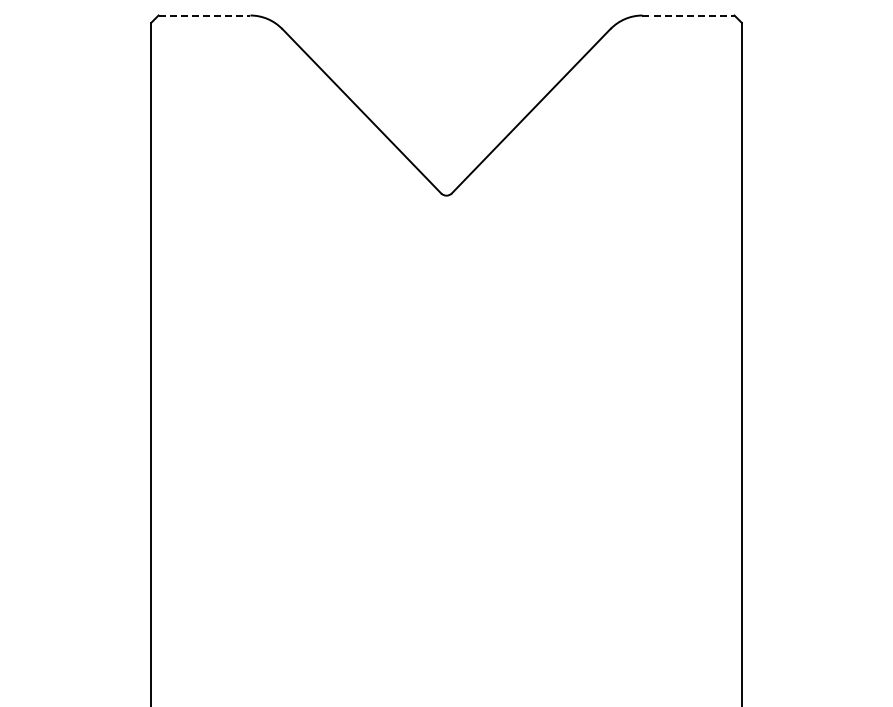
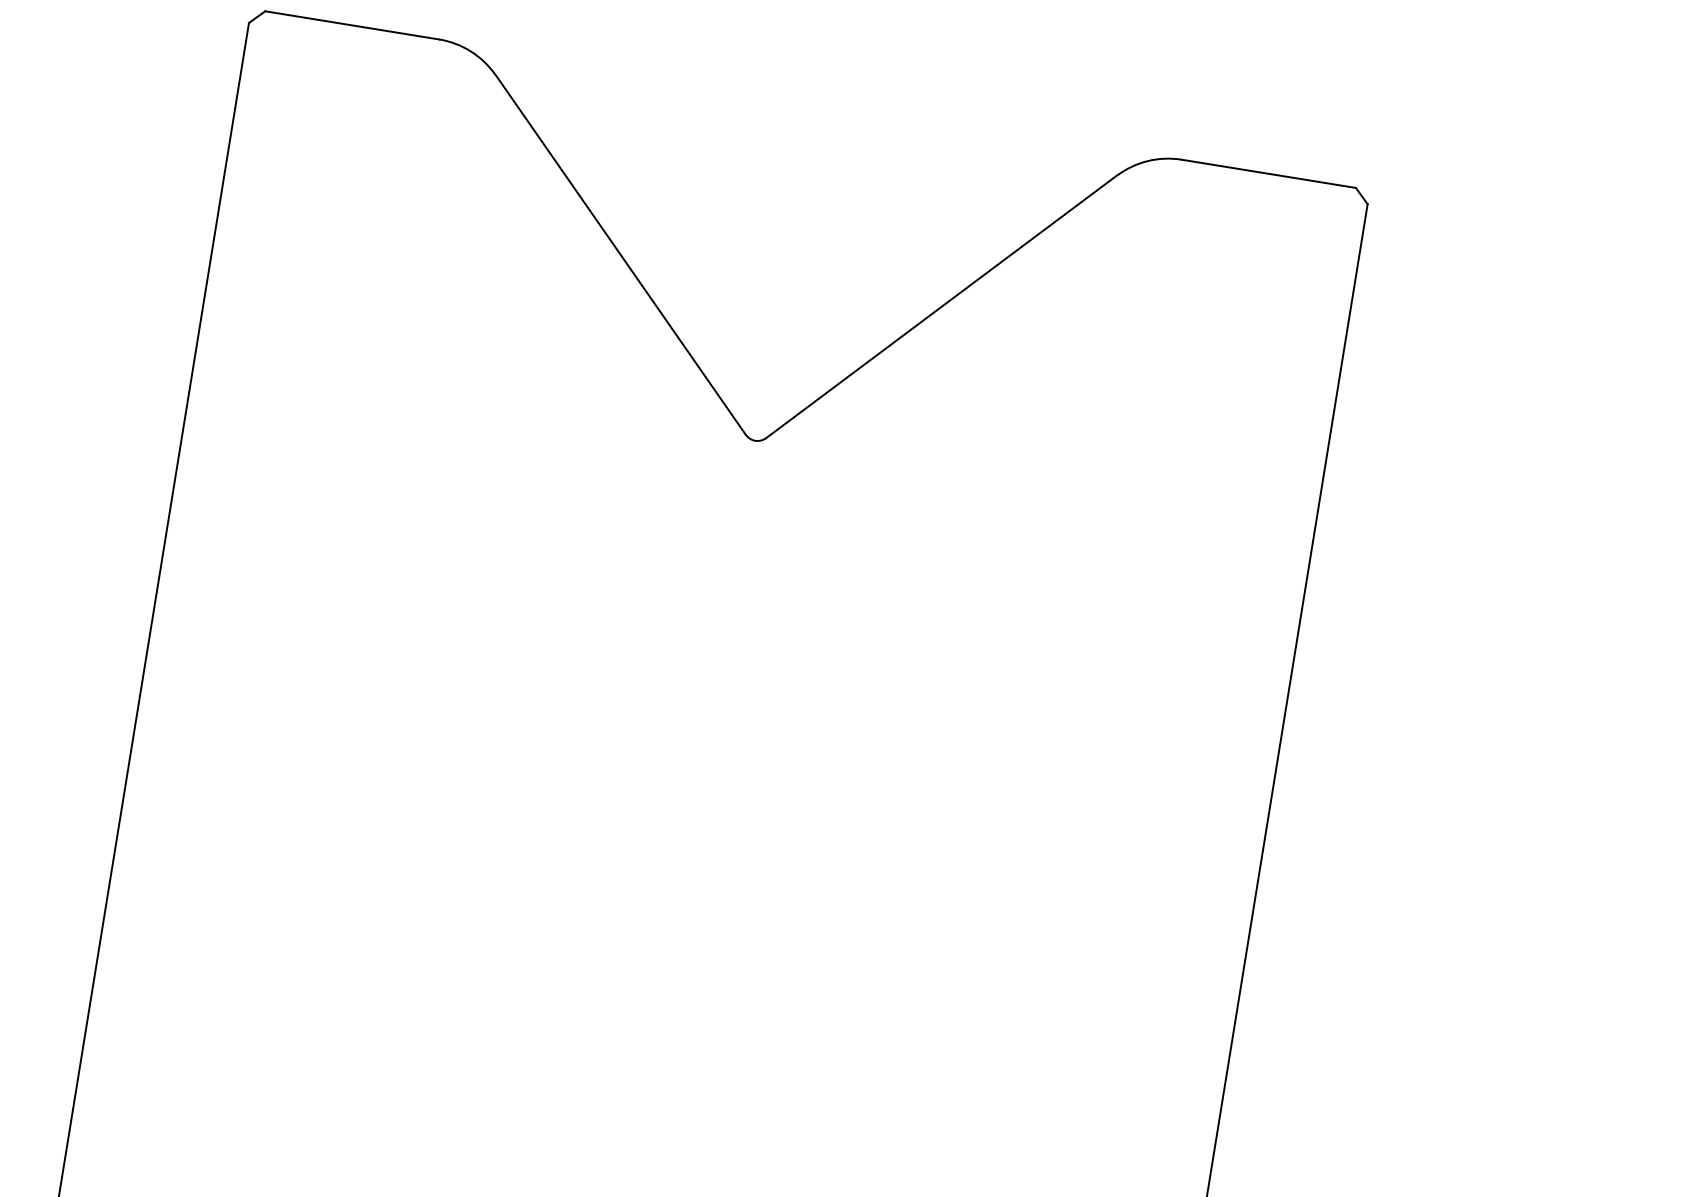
line: (204, 15) -> (352, 25), dashed -> solid
line: (688, 15) -> (1268, 173), dashed -> solid

